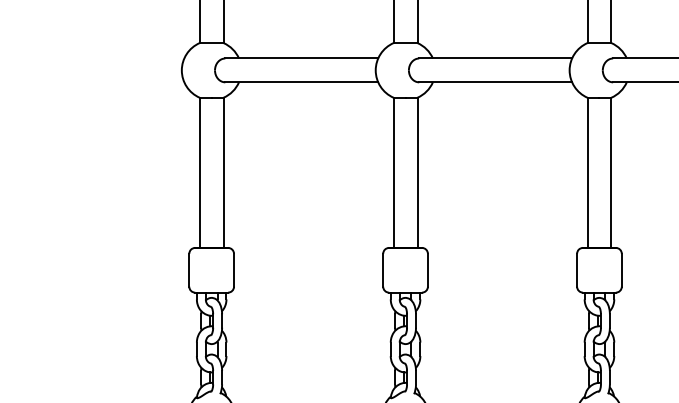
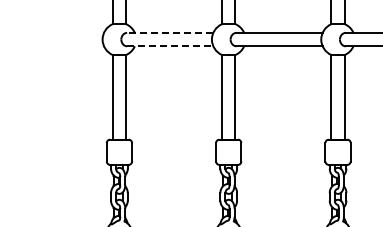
line: (300, 57) -> (169, 32), solid -> dashed
line: (302, 82) -> (170, 46), solid -> dashed

